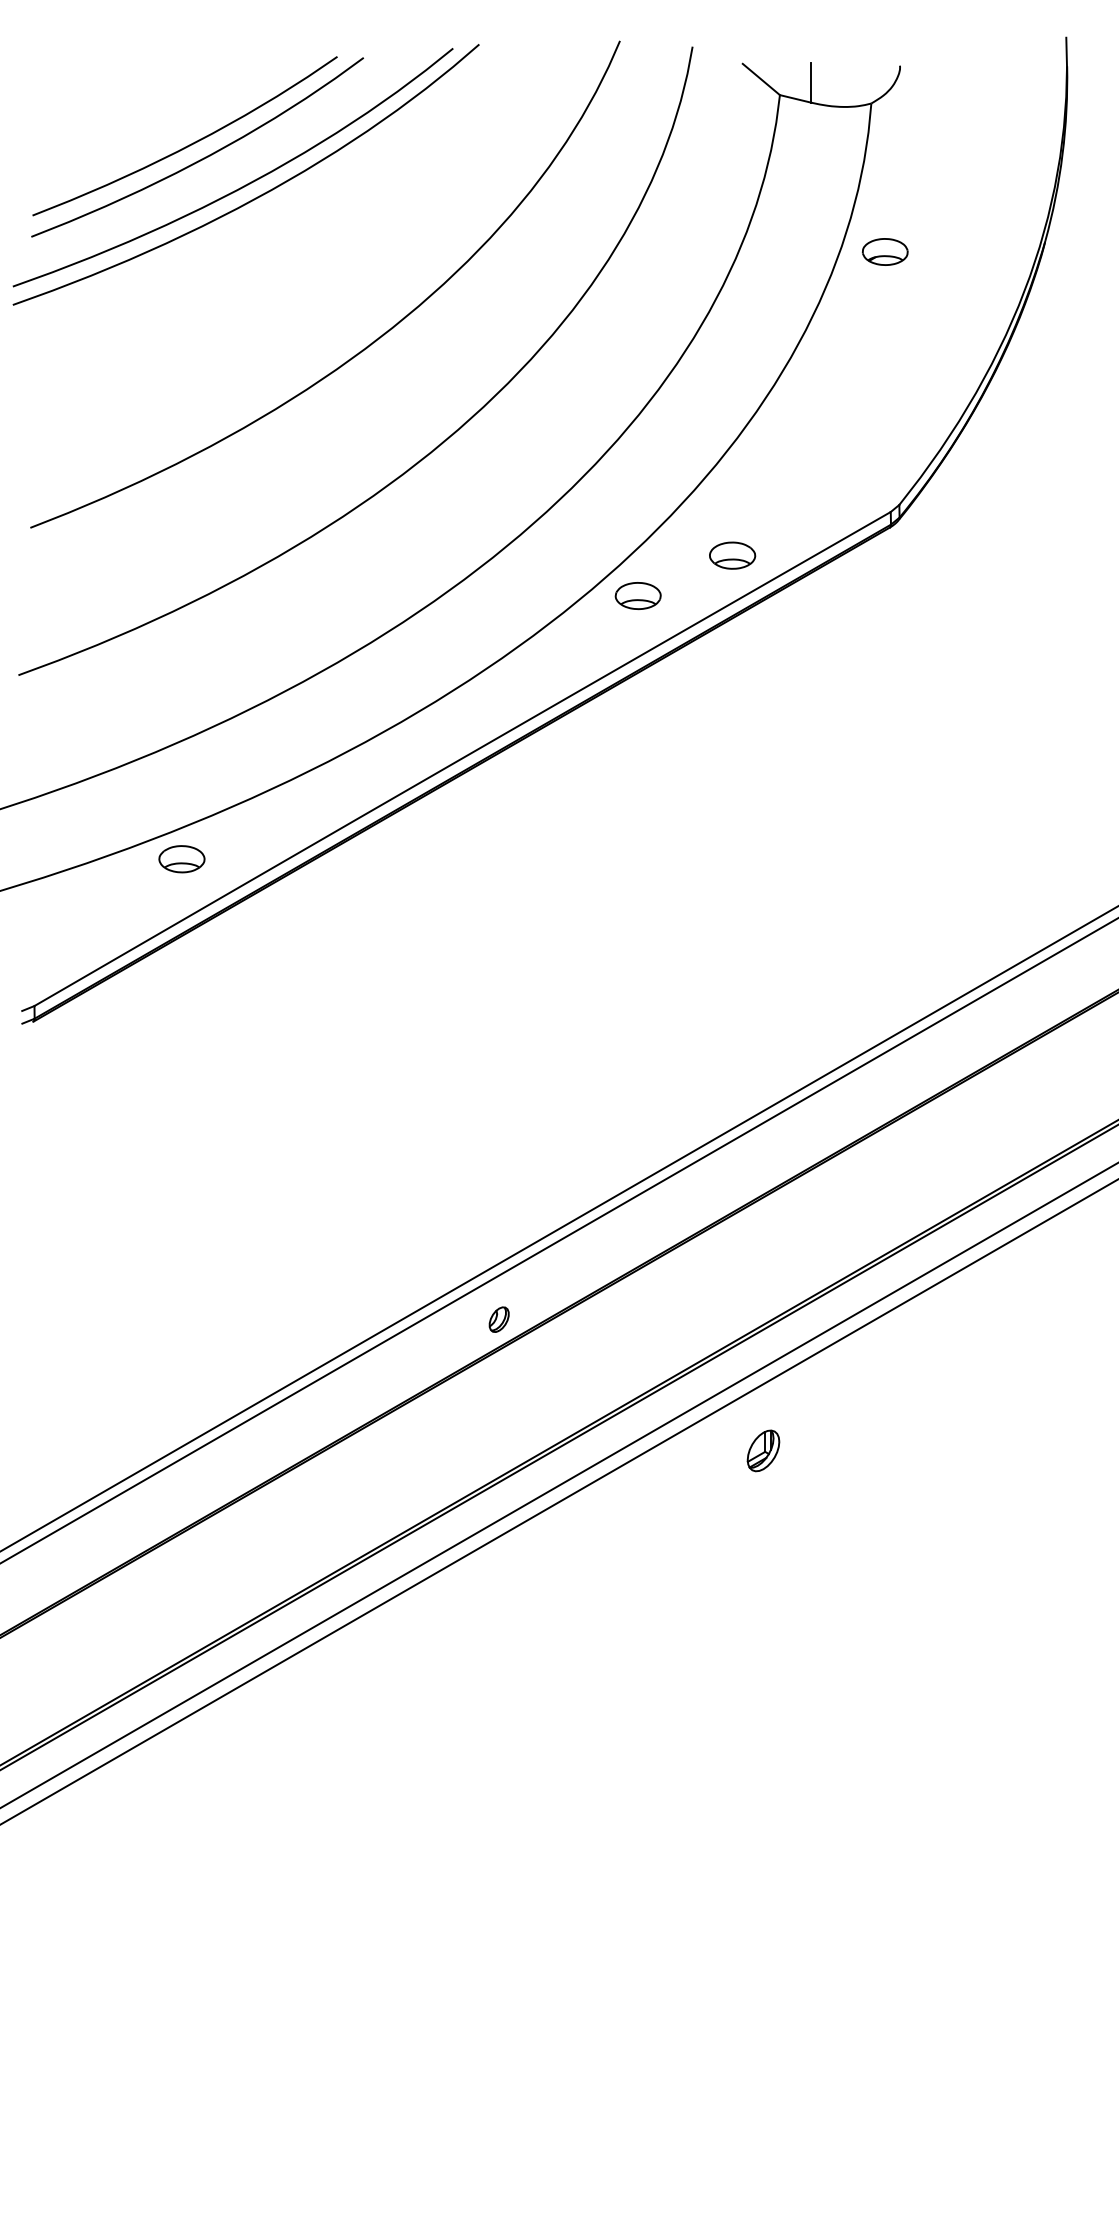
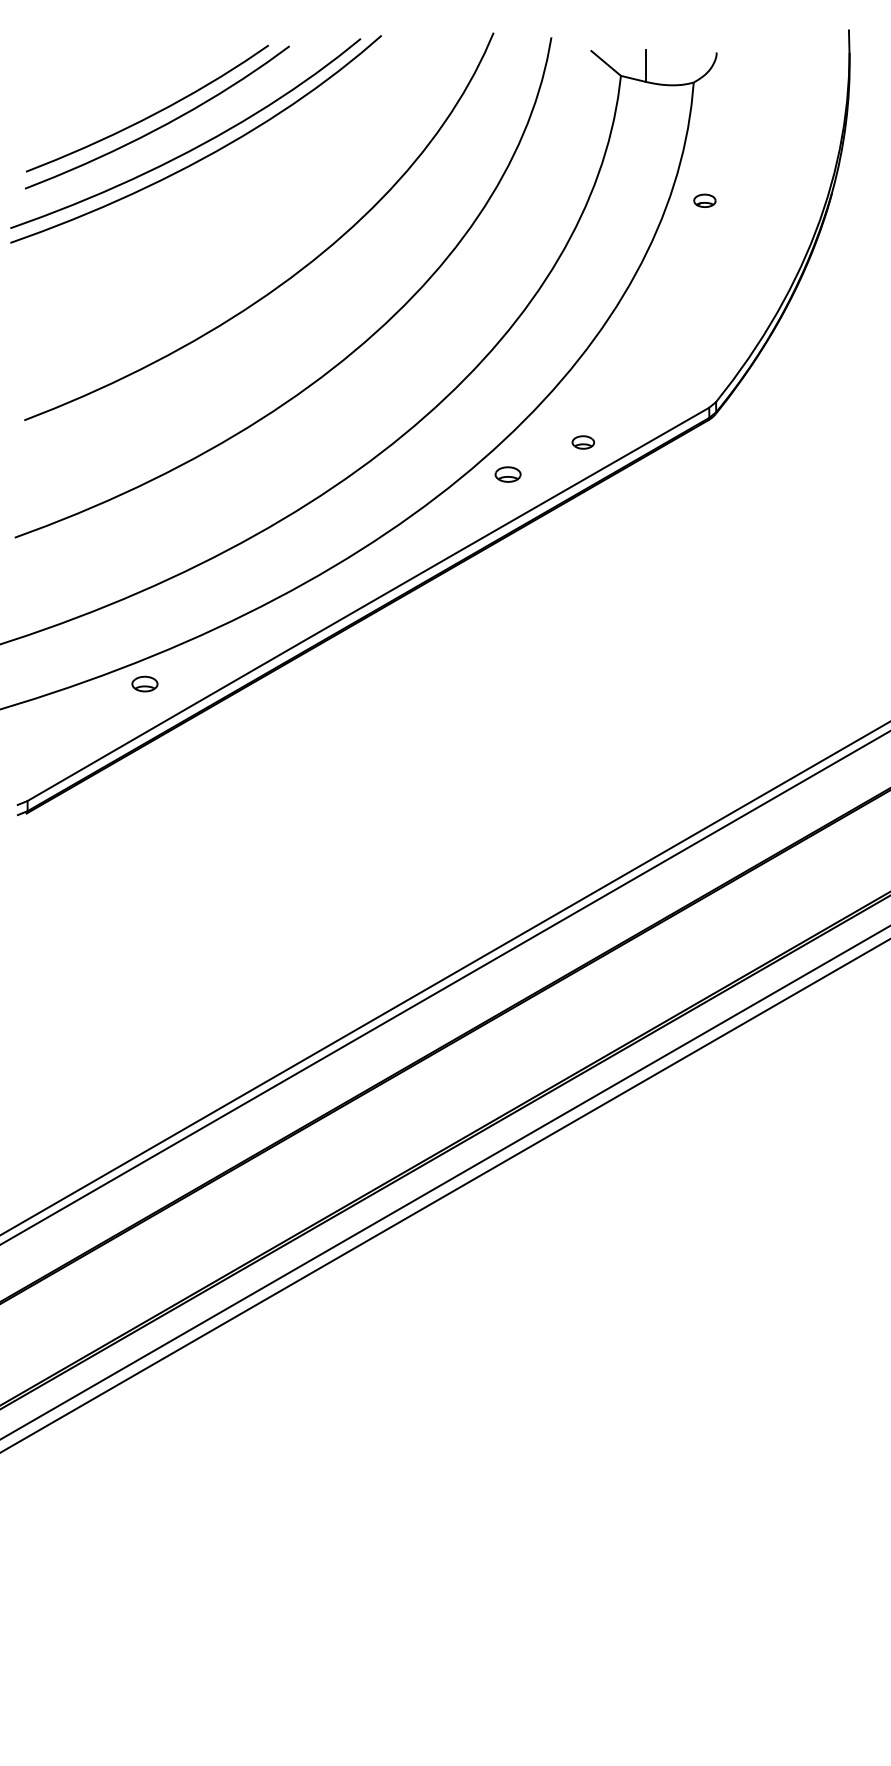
part: (884, 251) -> (704, 200), size x0.6
part: (732, 555) -> (583, 442), size x0.6
part: (637, 595) -> (507, 474), size x0.7
part: (181, 858) -> (144, 683), size x0.7
part: (499, 1319) -> (397, 1050), removed
part: (763, 1451) -> (607, 1155), removed

